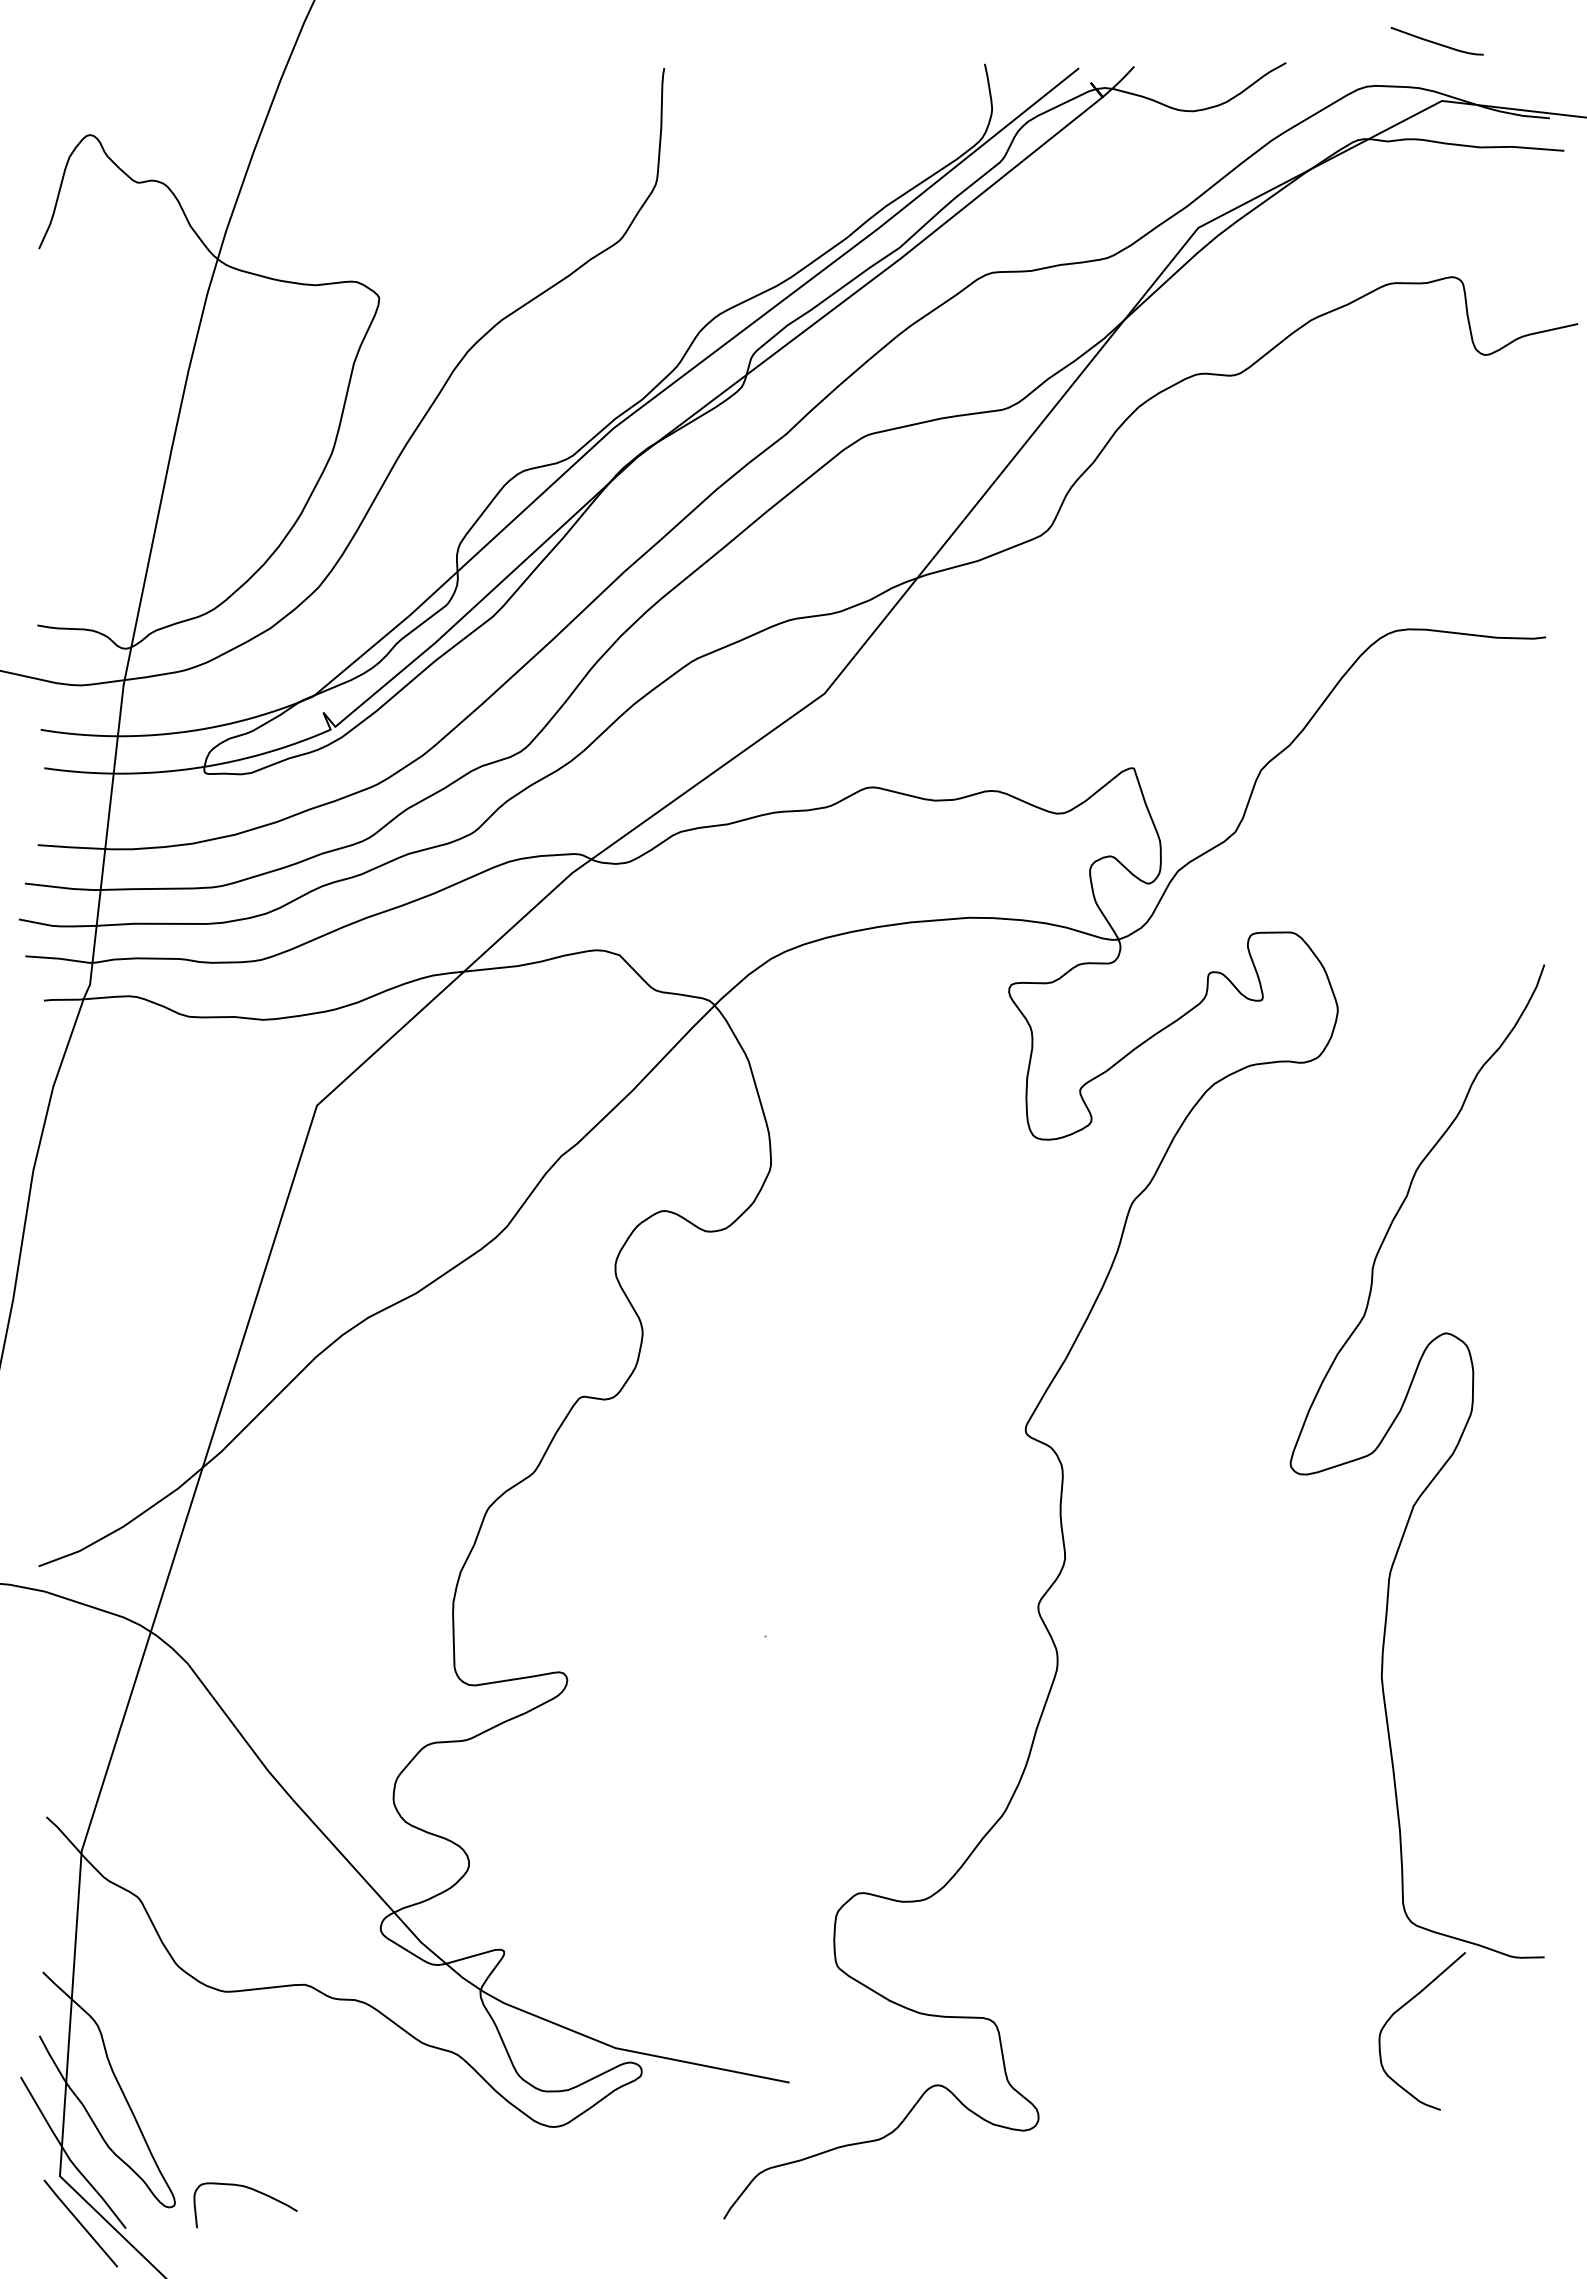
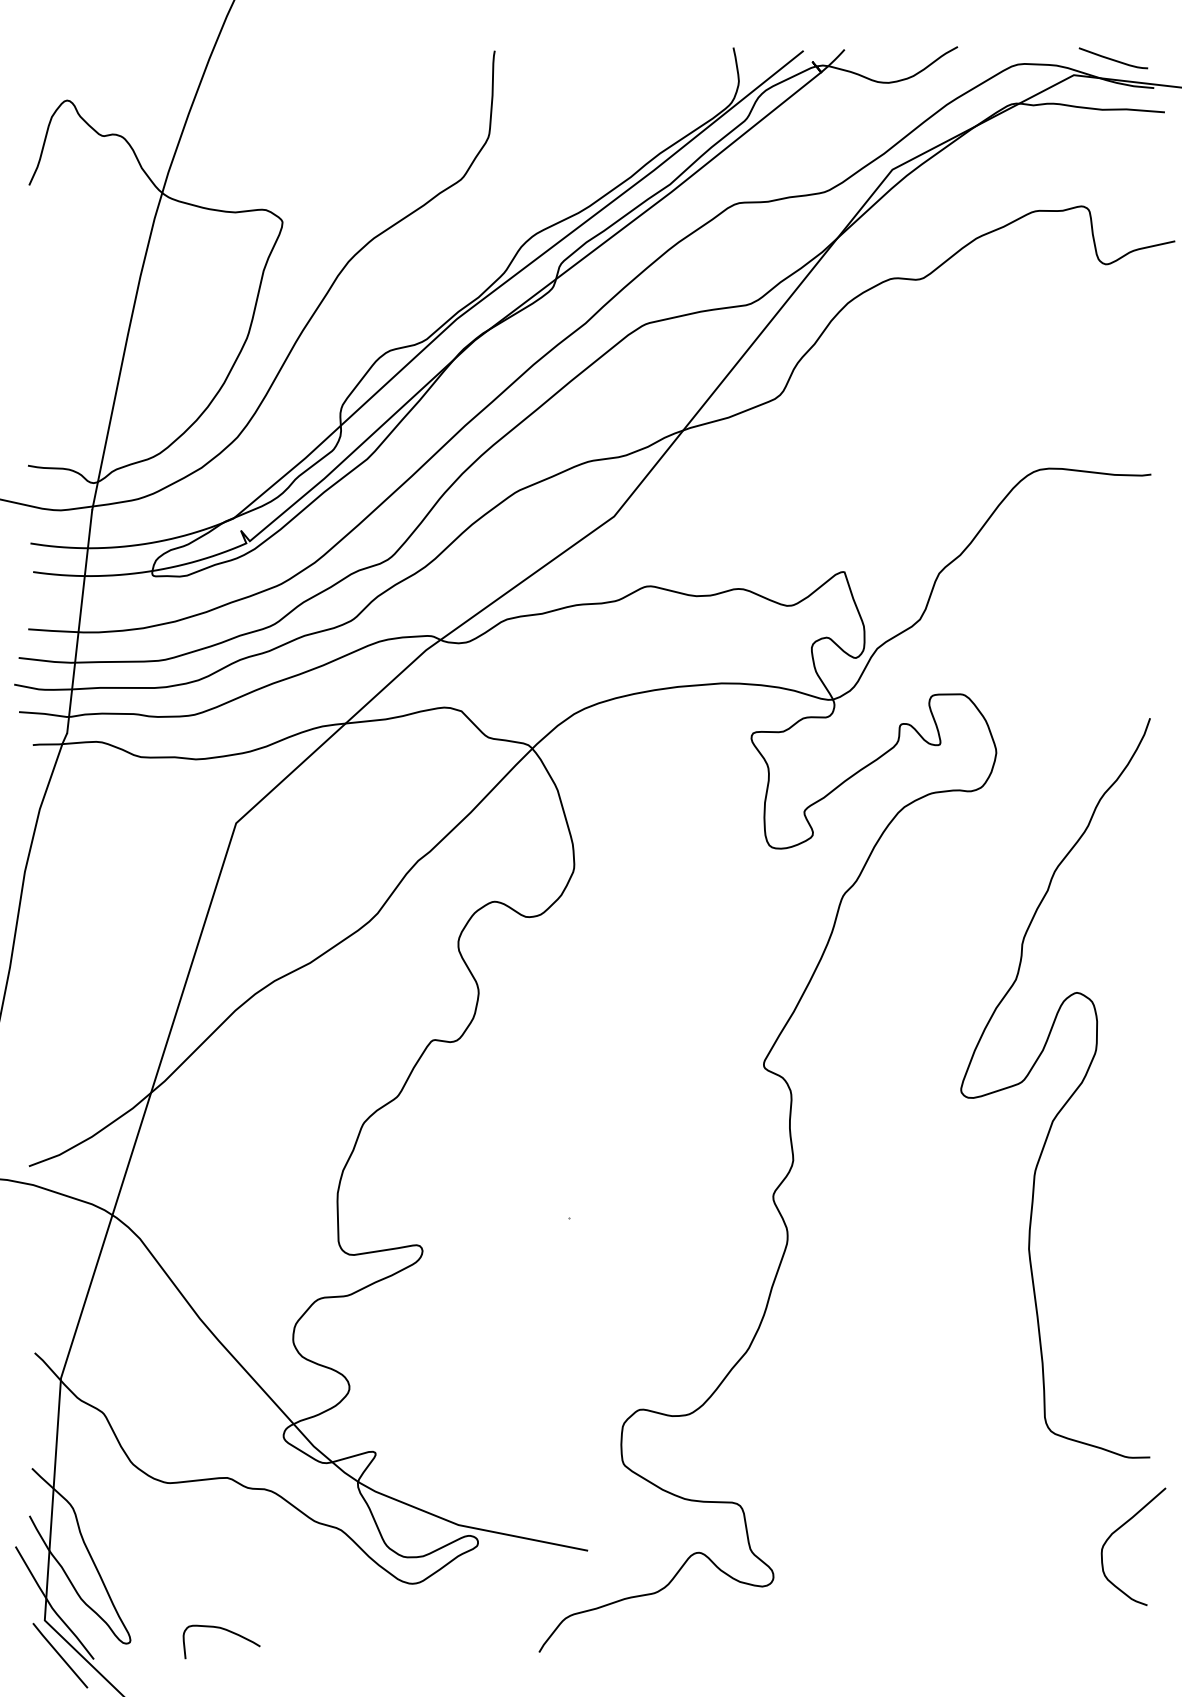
curve: (1436, 42) -> (1112, 59), moved
curve: (1404, 2006) -> (1120, 1528), moved
curve: (252, 2190) -> (226, 1631), moved

